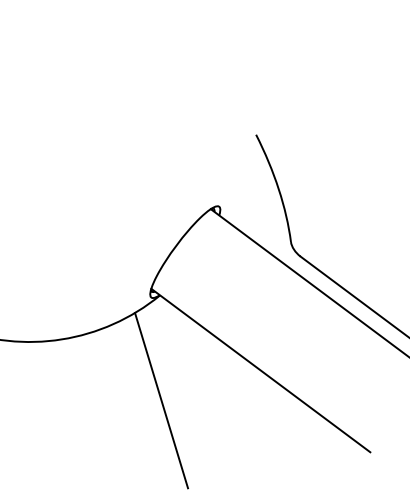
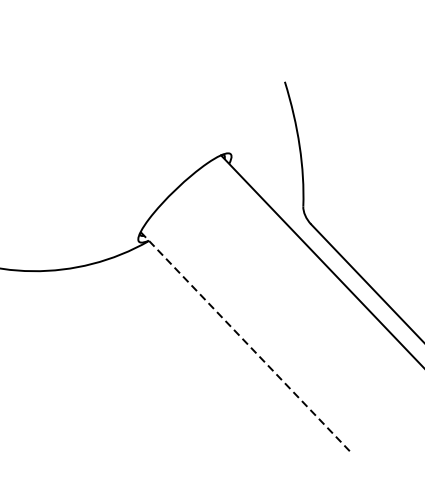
line: (260, 370) -> (245, 342), solid -> dashed
line: (161, 400) -> (131, 357), removed

